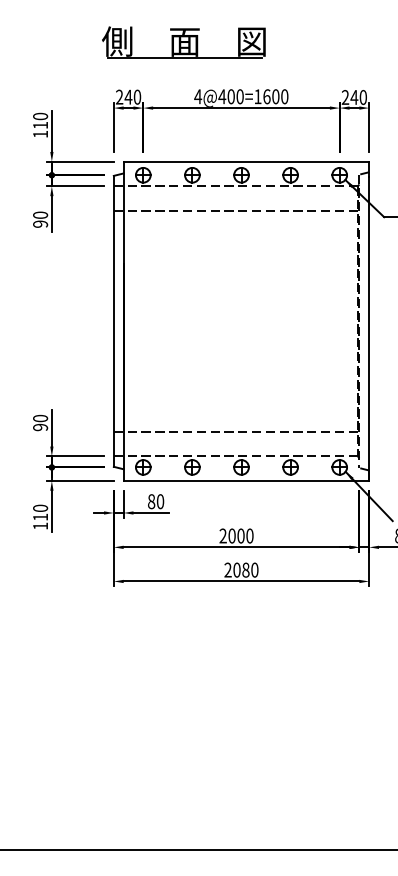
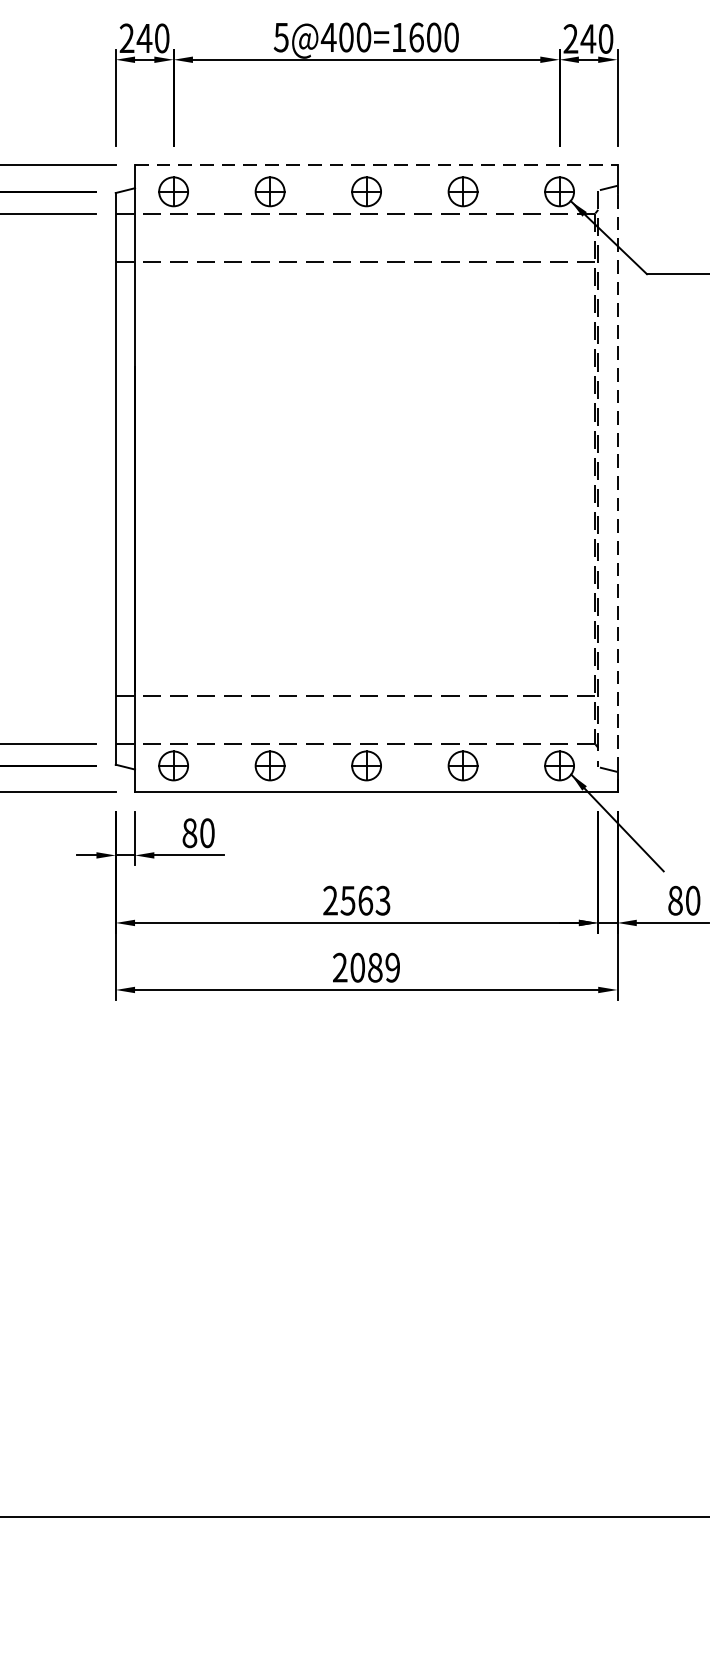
text: (198, 96) -> (282, 37), 4@400=1600 -> 5@400=1600
line: (246, 161) -> (376, 164), solid -> dashed
line: (369, 328) -> (618, 492), solid -> dashed
text: (240, 535) -> (364, 899), 2000 -> 2563
text: (254, 569) -> (392, 966), 2080 -> 2089

